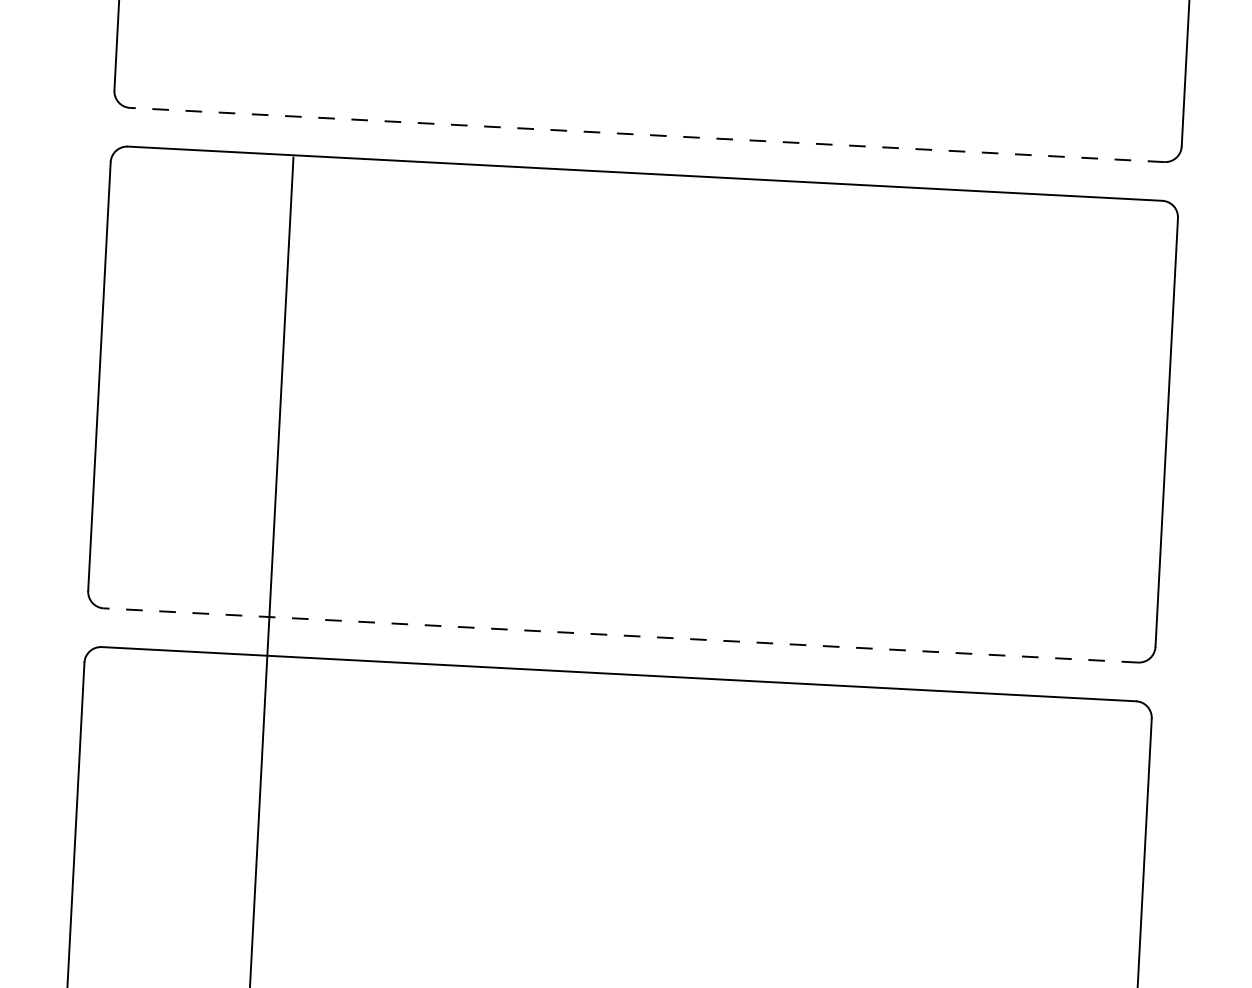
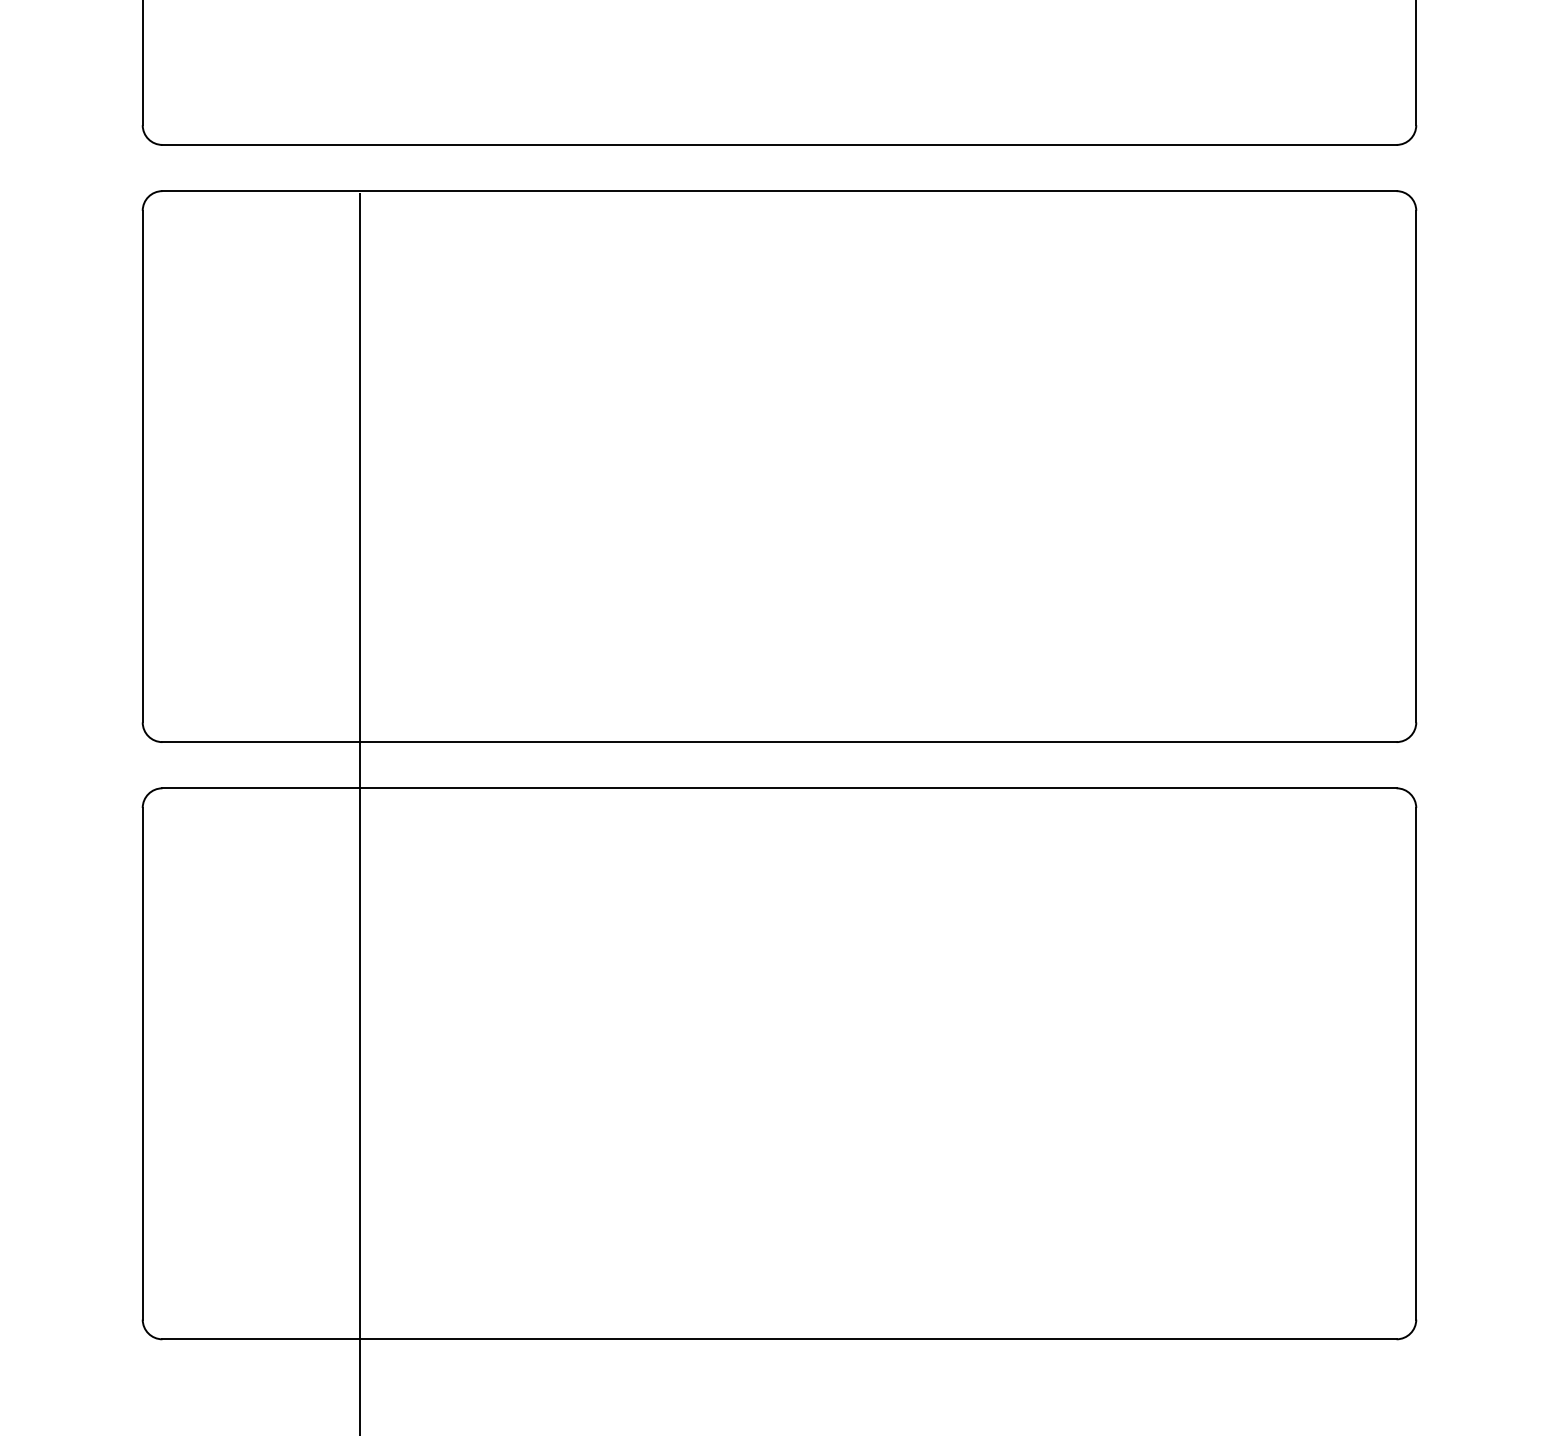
line: (647, 134) -> (779, 144), dashed -> solid
line: (620, 635) -> (779, 742), dashed -> solid

